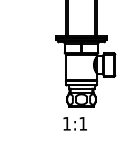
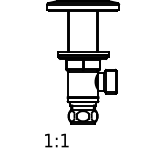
text: (74, 123) -> (56, 140), moved

